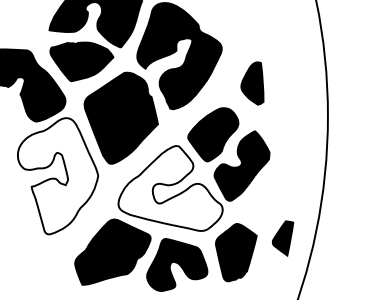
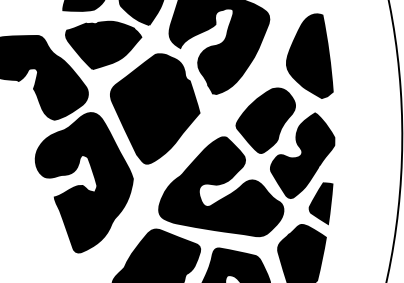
part: (252, 83) -> (308, 56), size x1.67
fill: (57, 176) -> (84, 183), added
fill: (170, 188) -> (219, 188), added
part: (282, 238) -> (320, 203), moved

